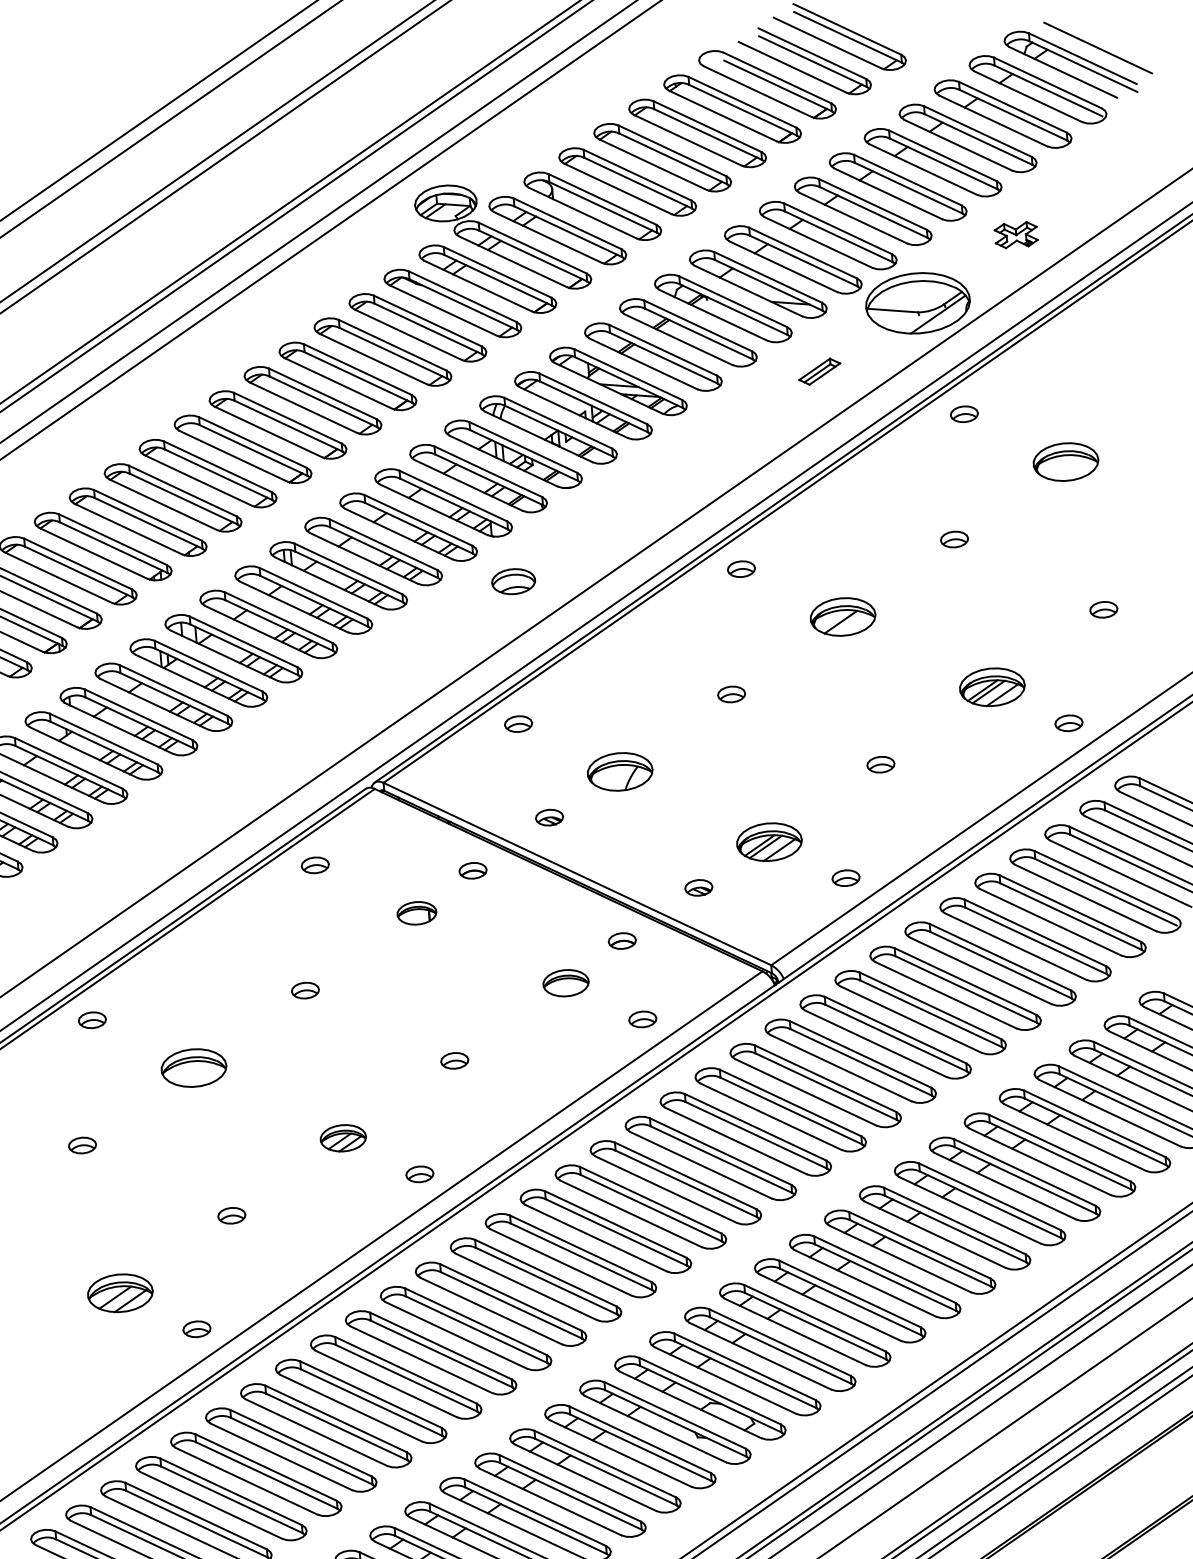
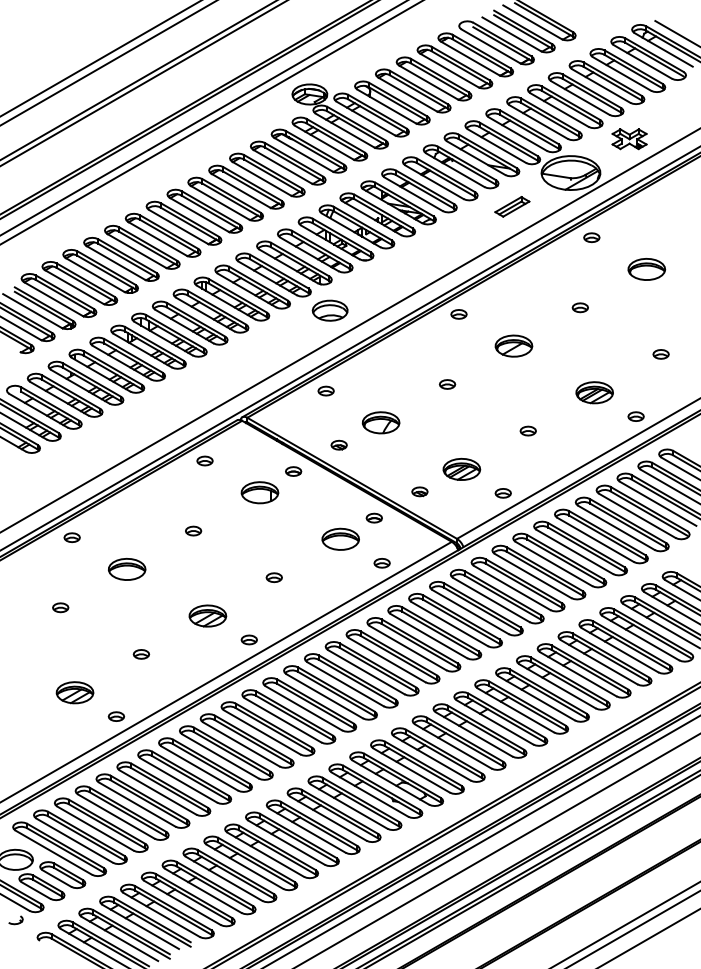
part: (1016, 235) -> (629, 139), size x1.43
part: (819, 370) -> (512, 206), size x1.43
part: (512, 581) -> (329, 310), size x1.43
part: (416, 912) -> (259, 492), size x1.67
part: (565, 981) -> (340, 538), size x1.43
part: (342, 1137) -> (207, 615), size x1.43

